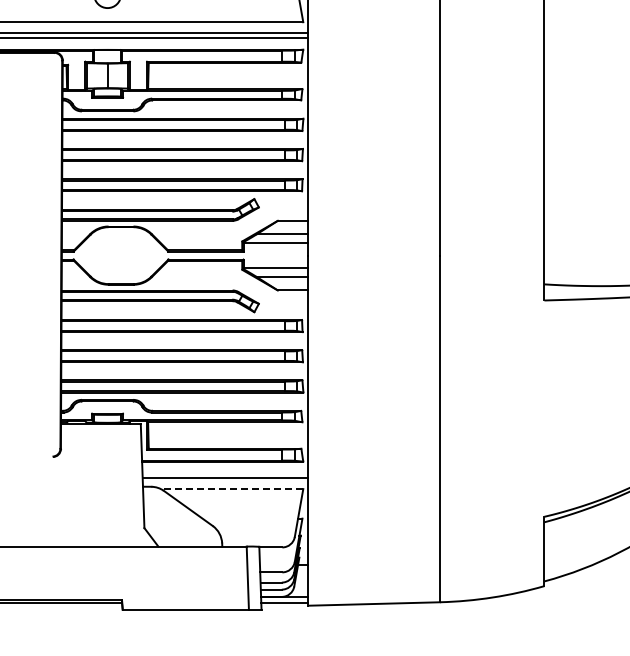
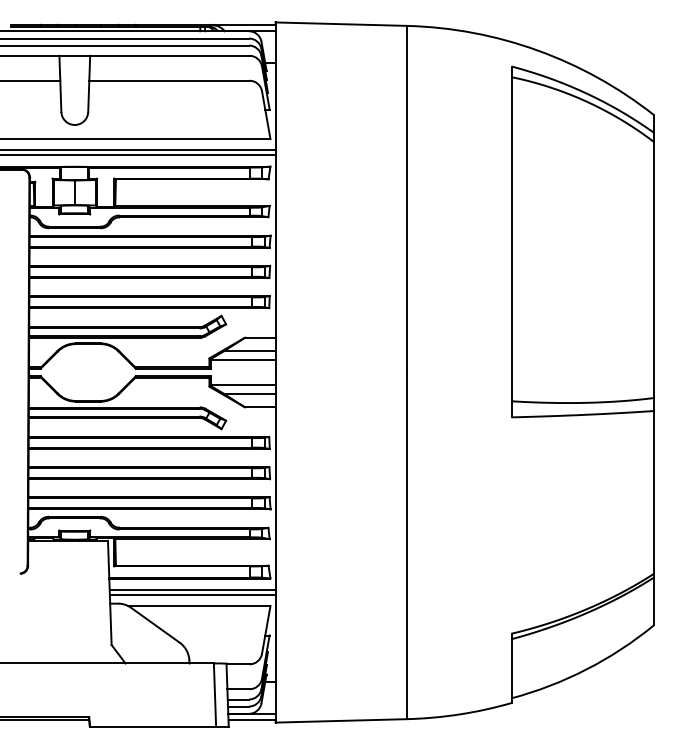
line: (225, 473) -> (192, 590), added
line: (231, 488) -> (198, 605), dashed -> solid

